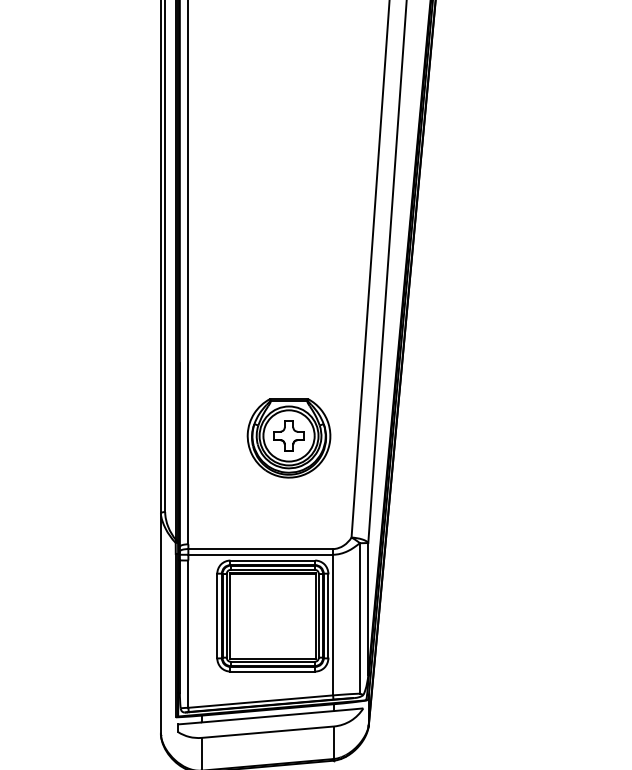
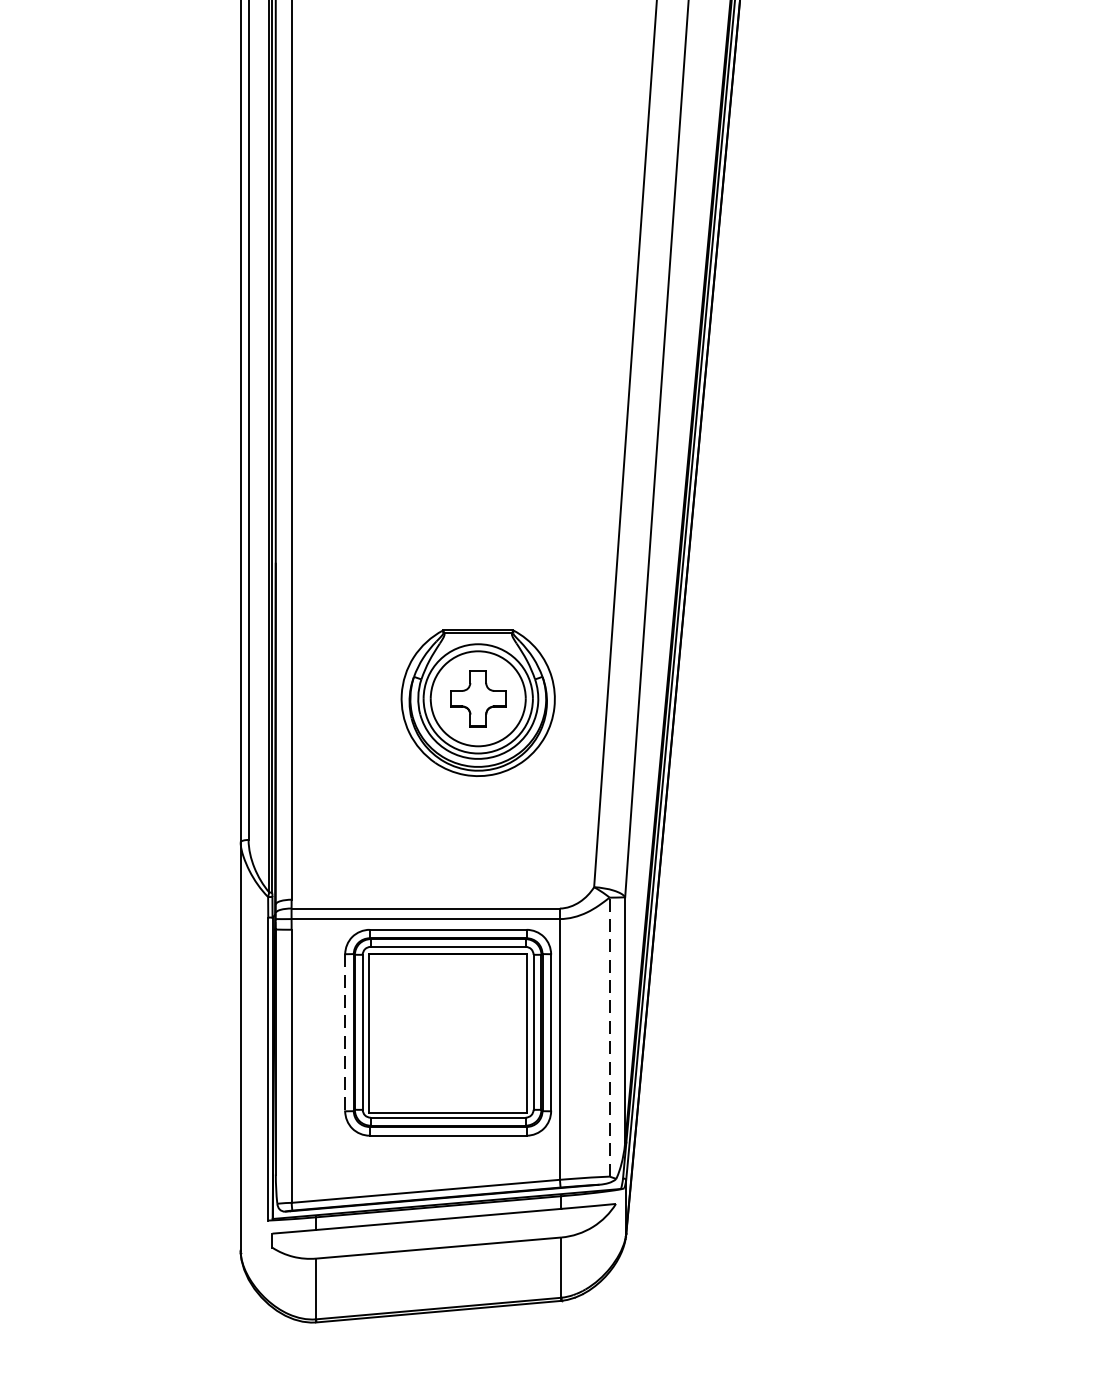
line: (217, 616) -> (345, 1033), solid -> dashed
line: (359, 617) -> (608, 1035), solid -> dashed

